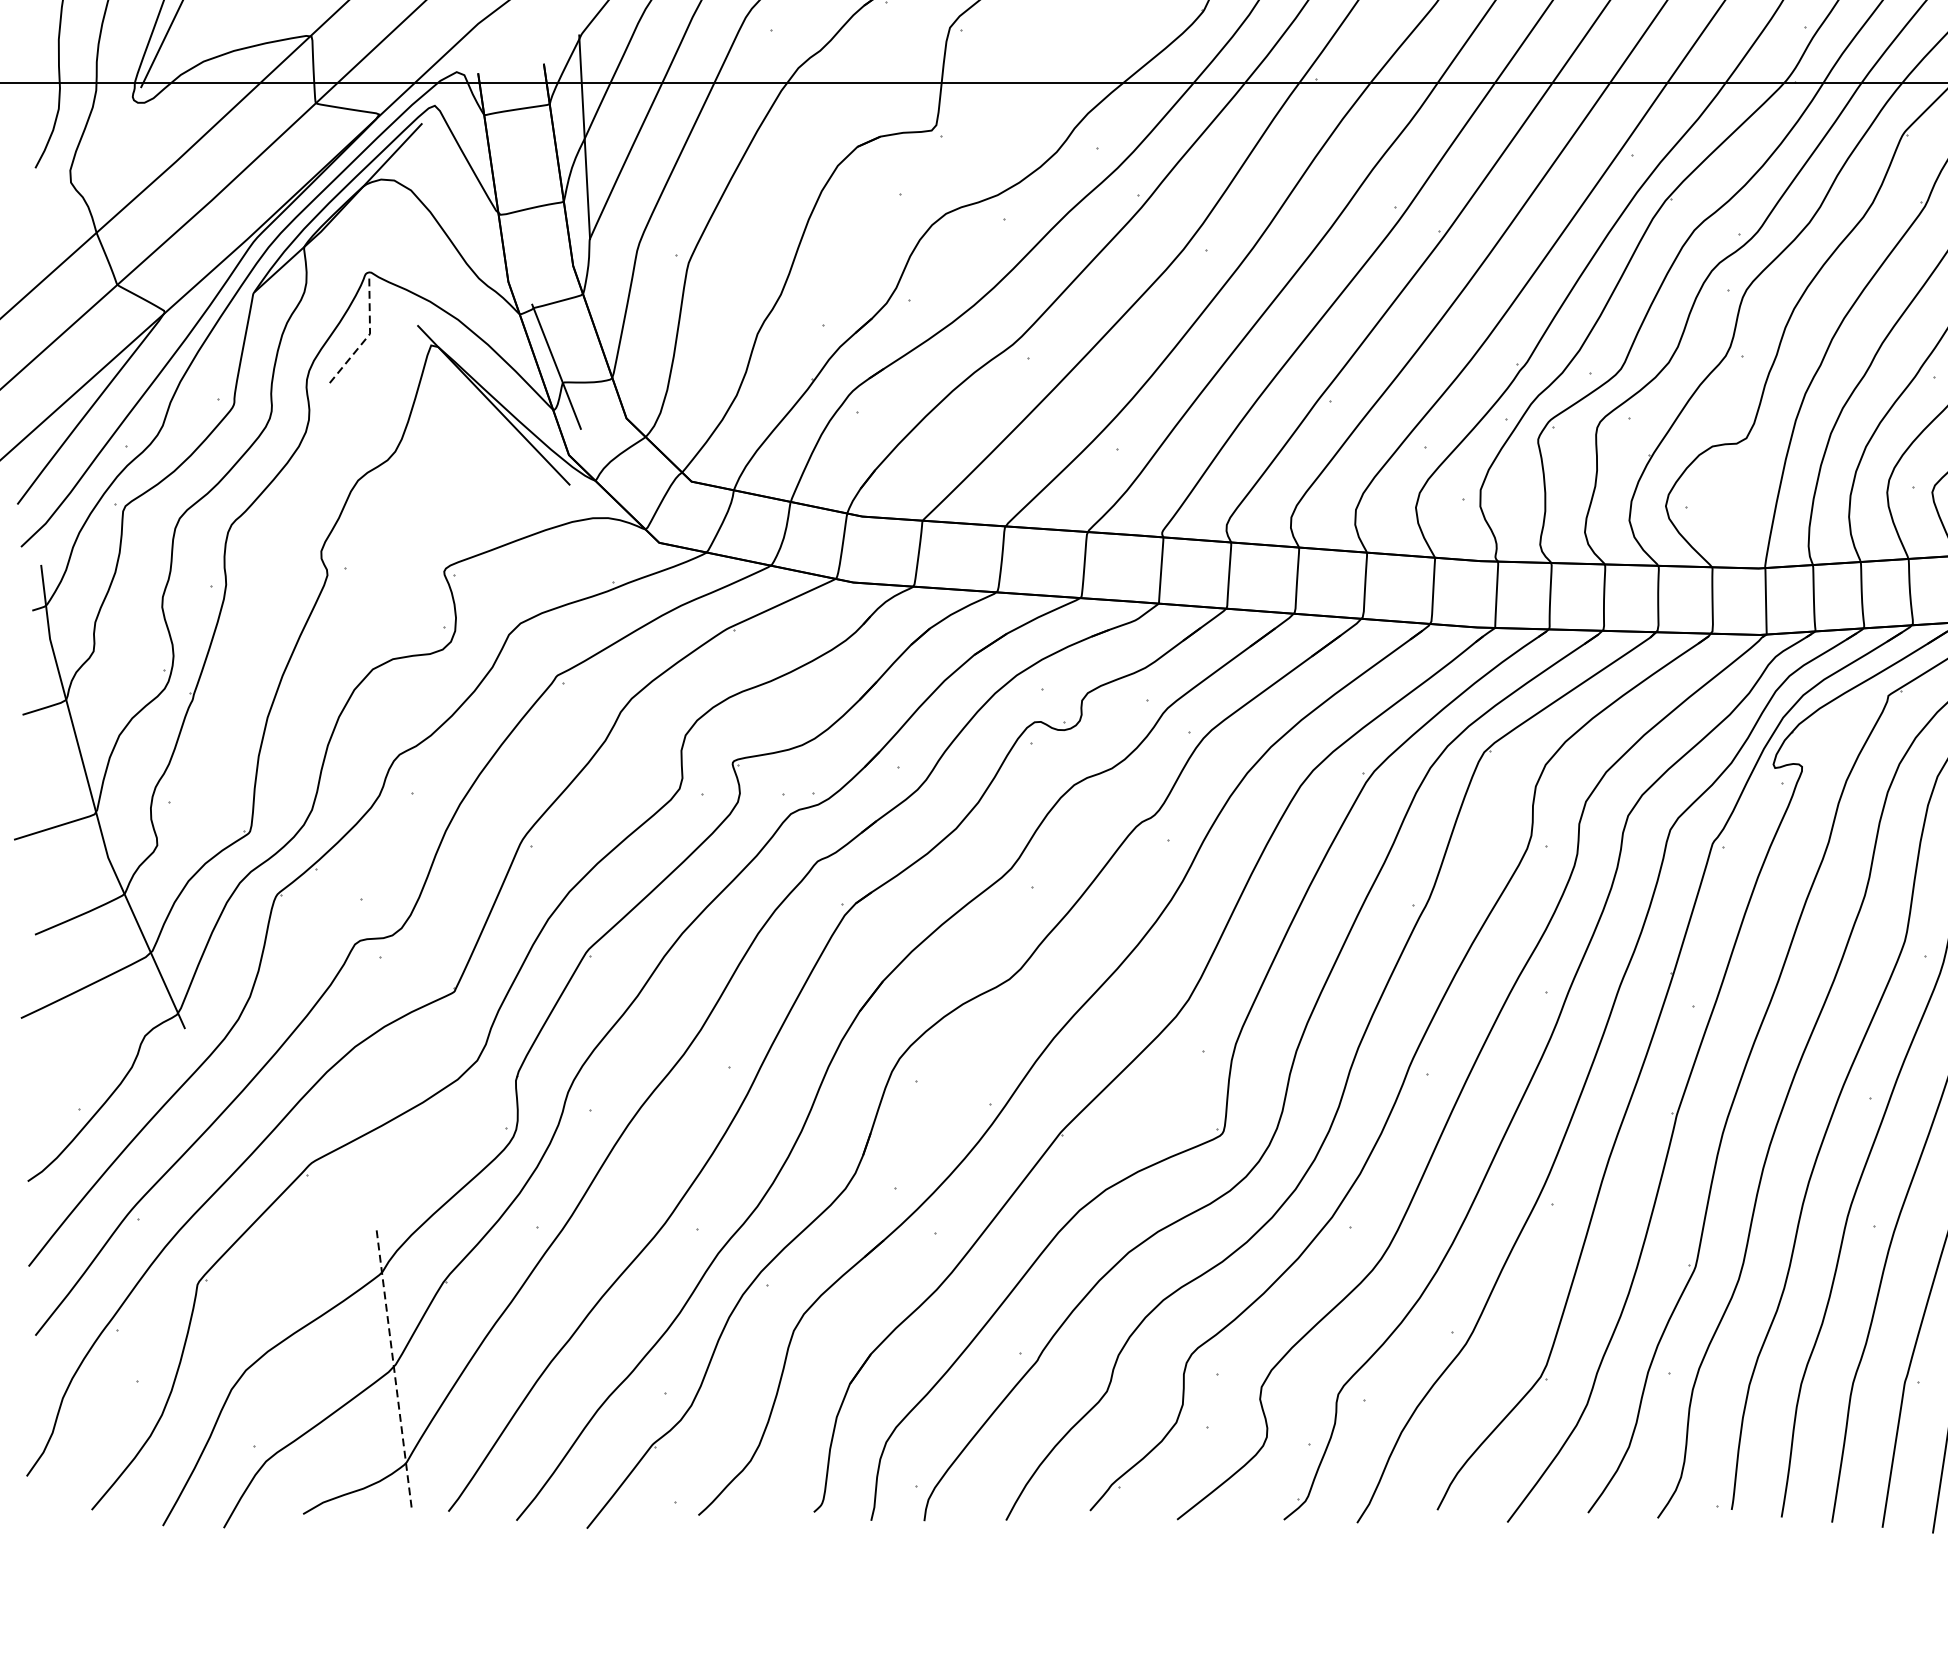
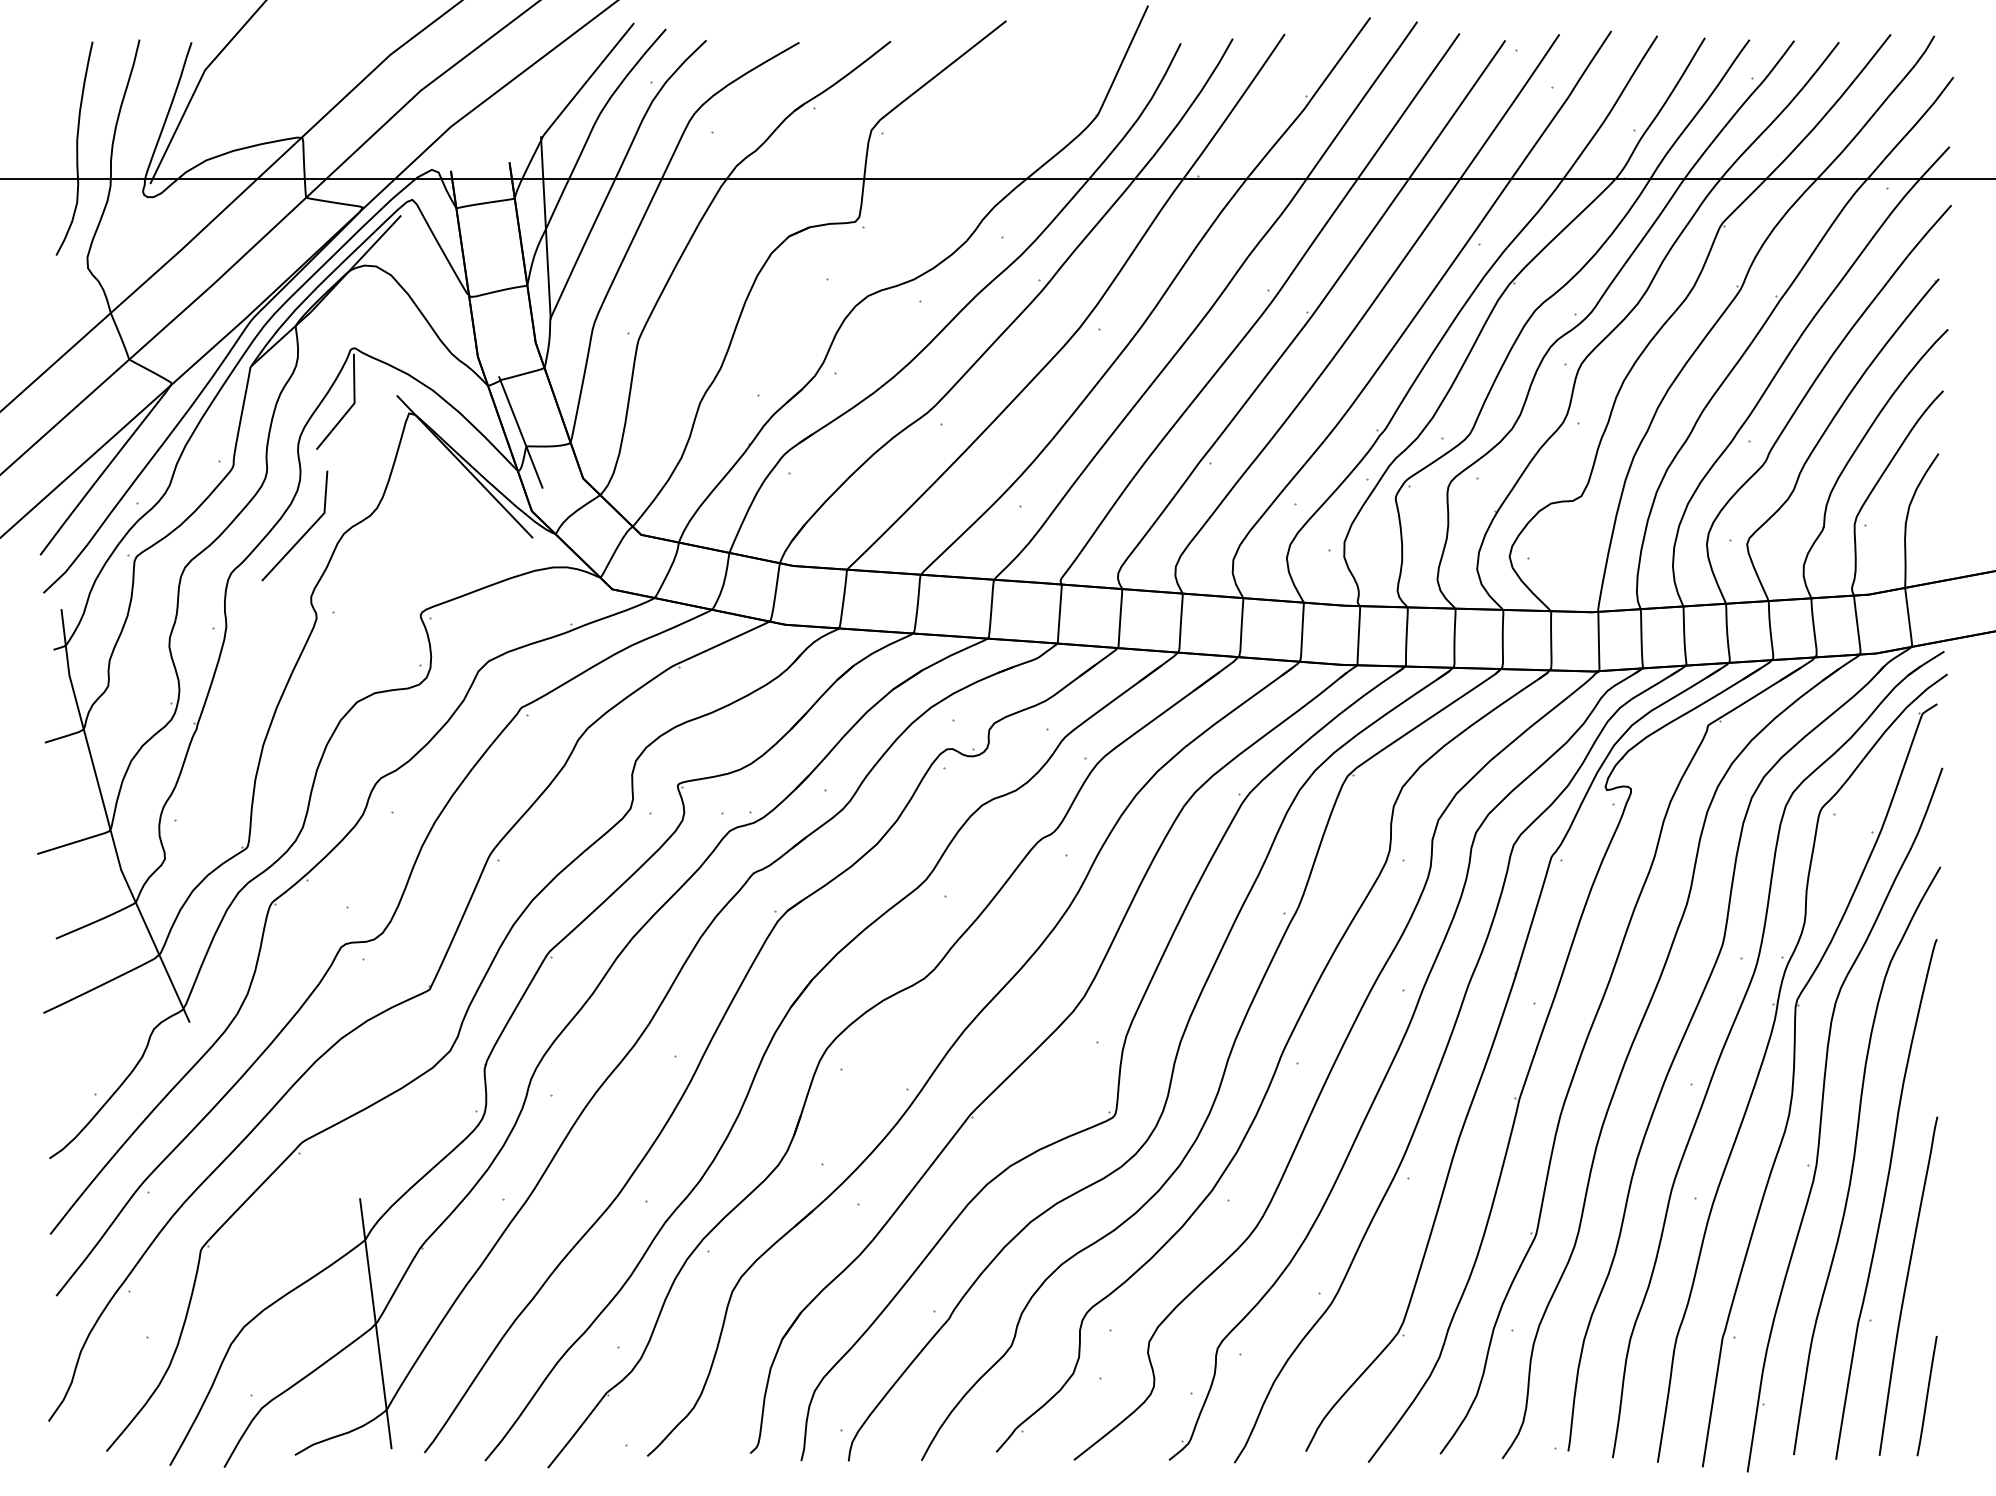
line: (366, 337) -> (351, 406), dashed -> solid
line: (312, 481) -> (303, 534), added
line: (393, 1366) -> (375, 1323), dashed -> solid

